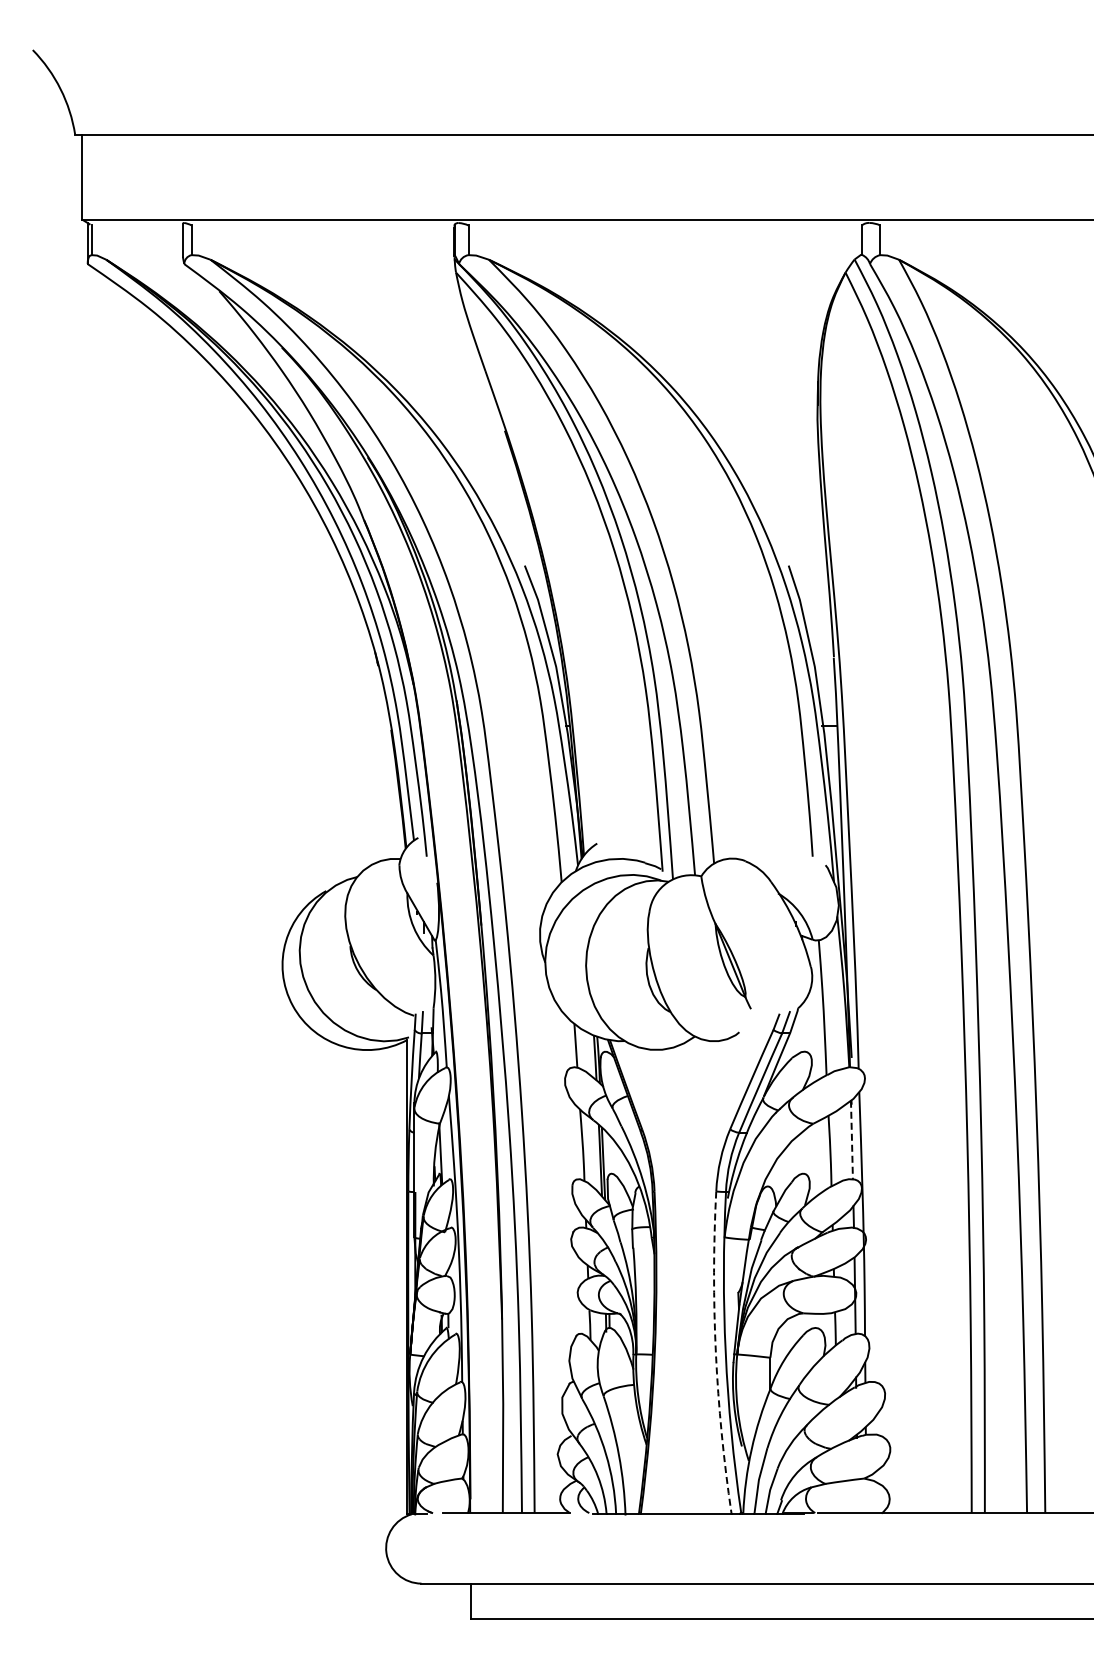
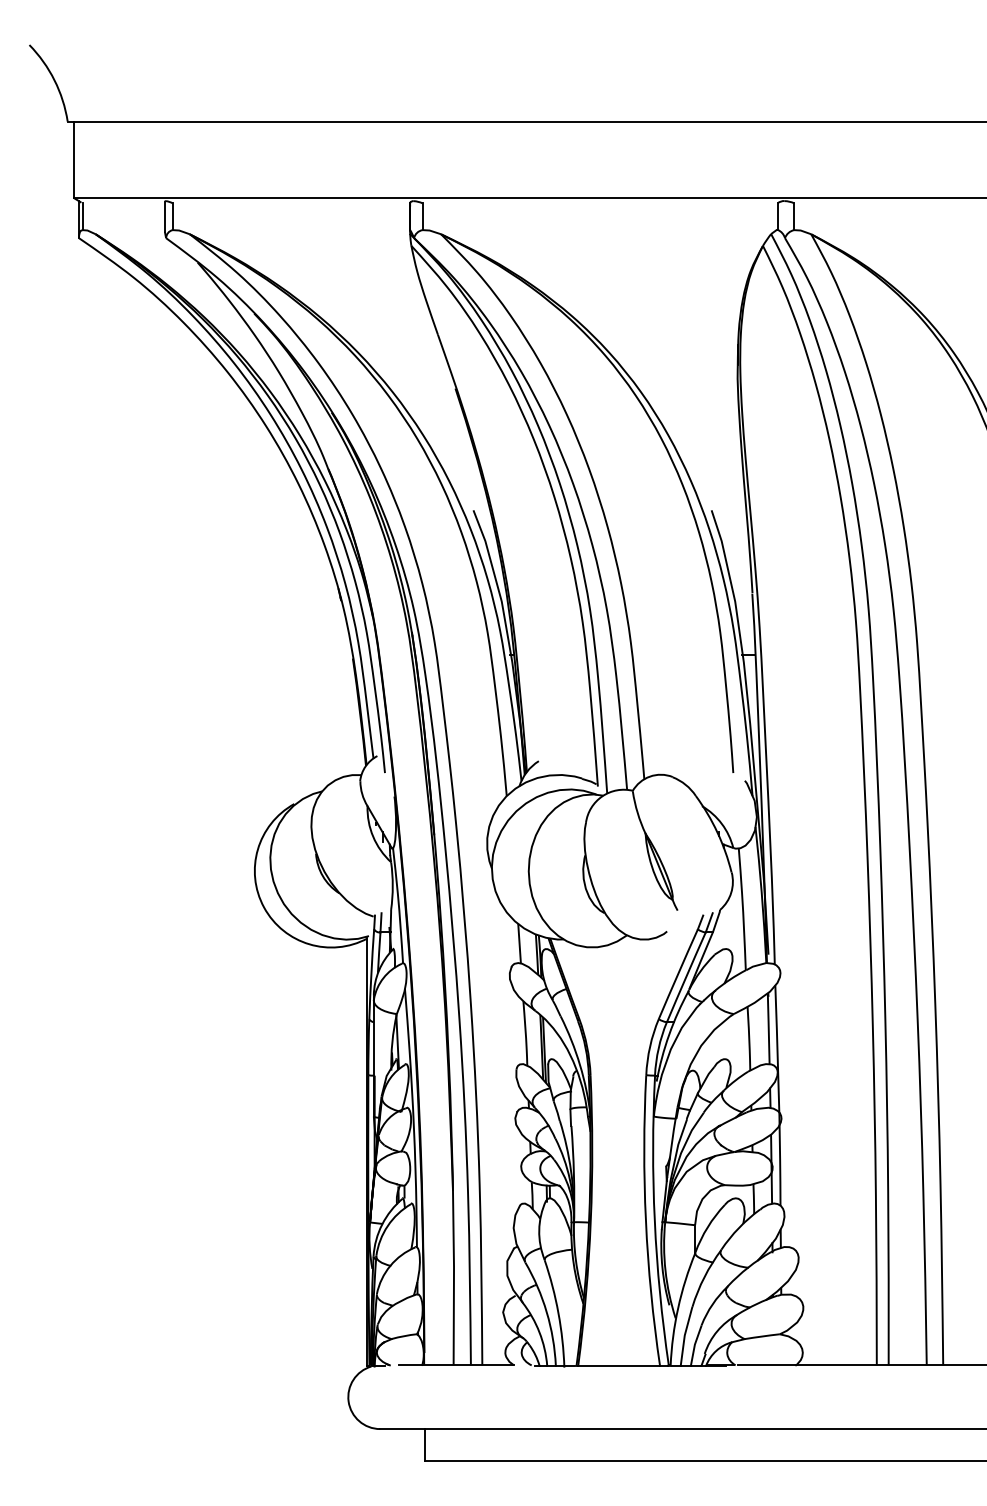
line: (851, 1140) -> (768, 1029), dashed -> solid
arc: (715, 1352) -> (645, 1220), dashed -> solid

